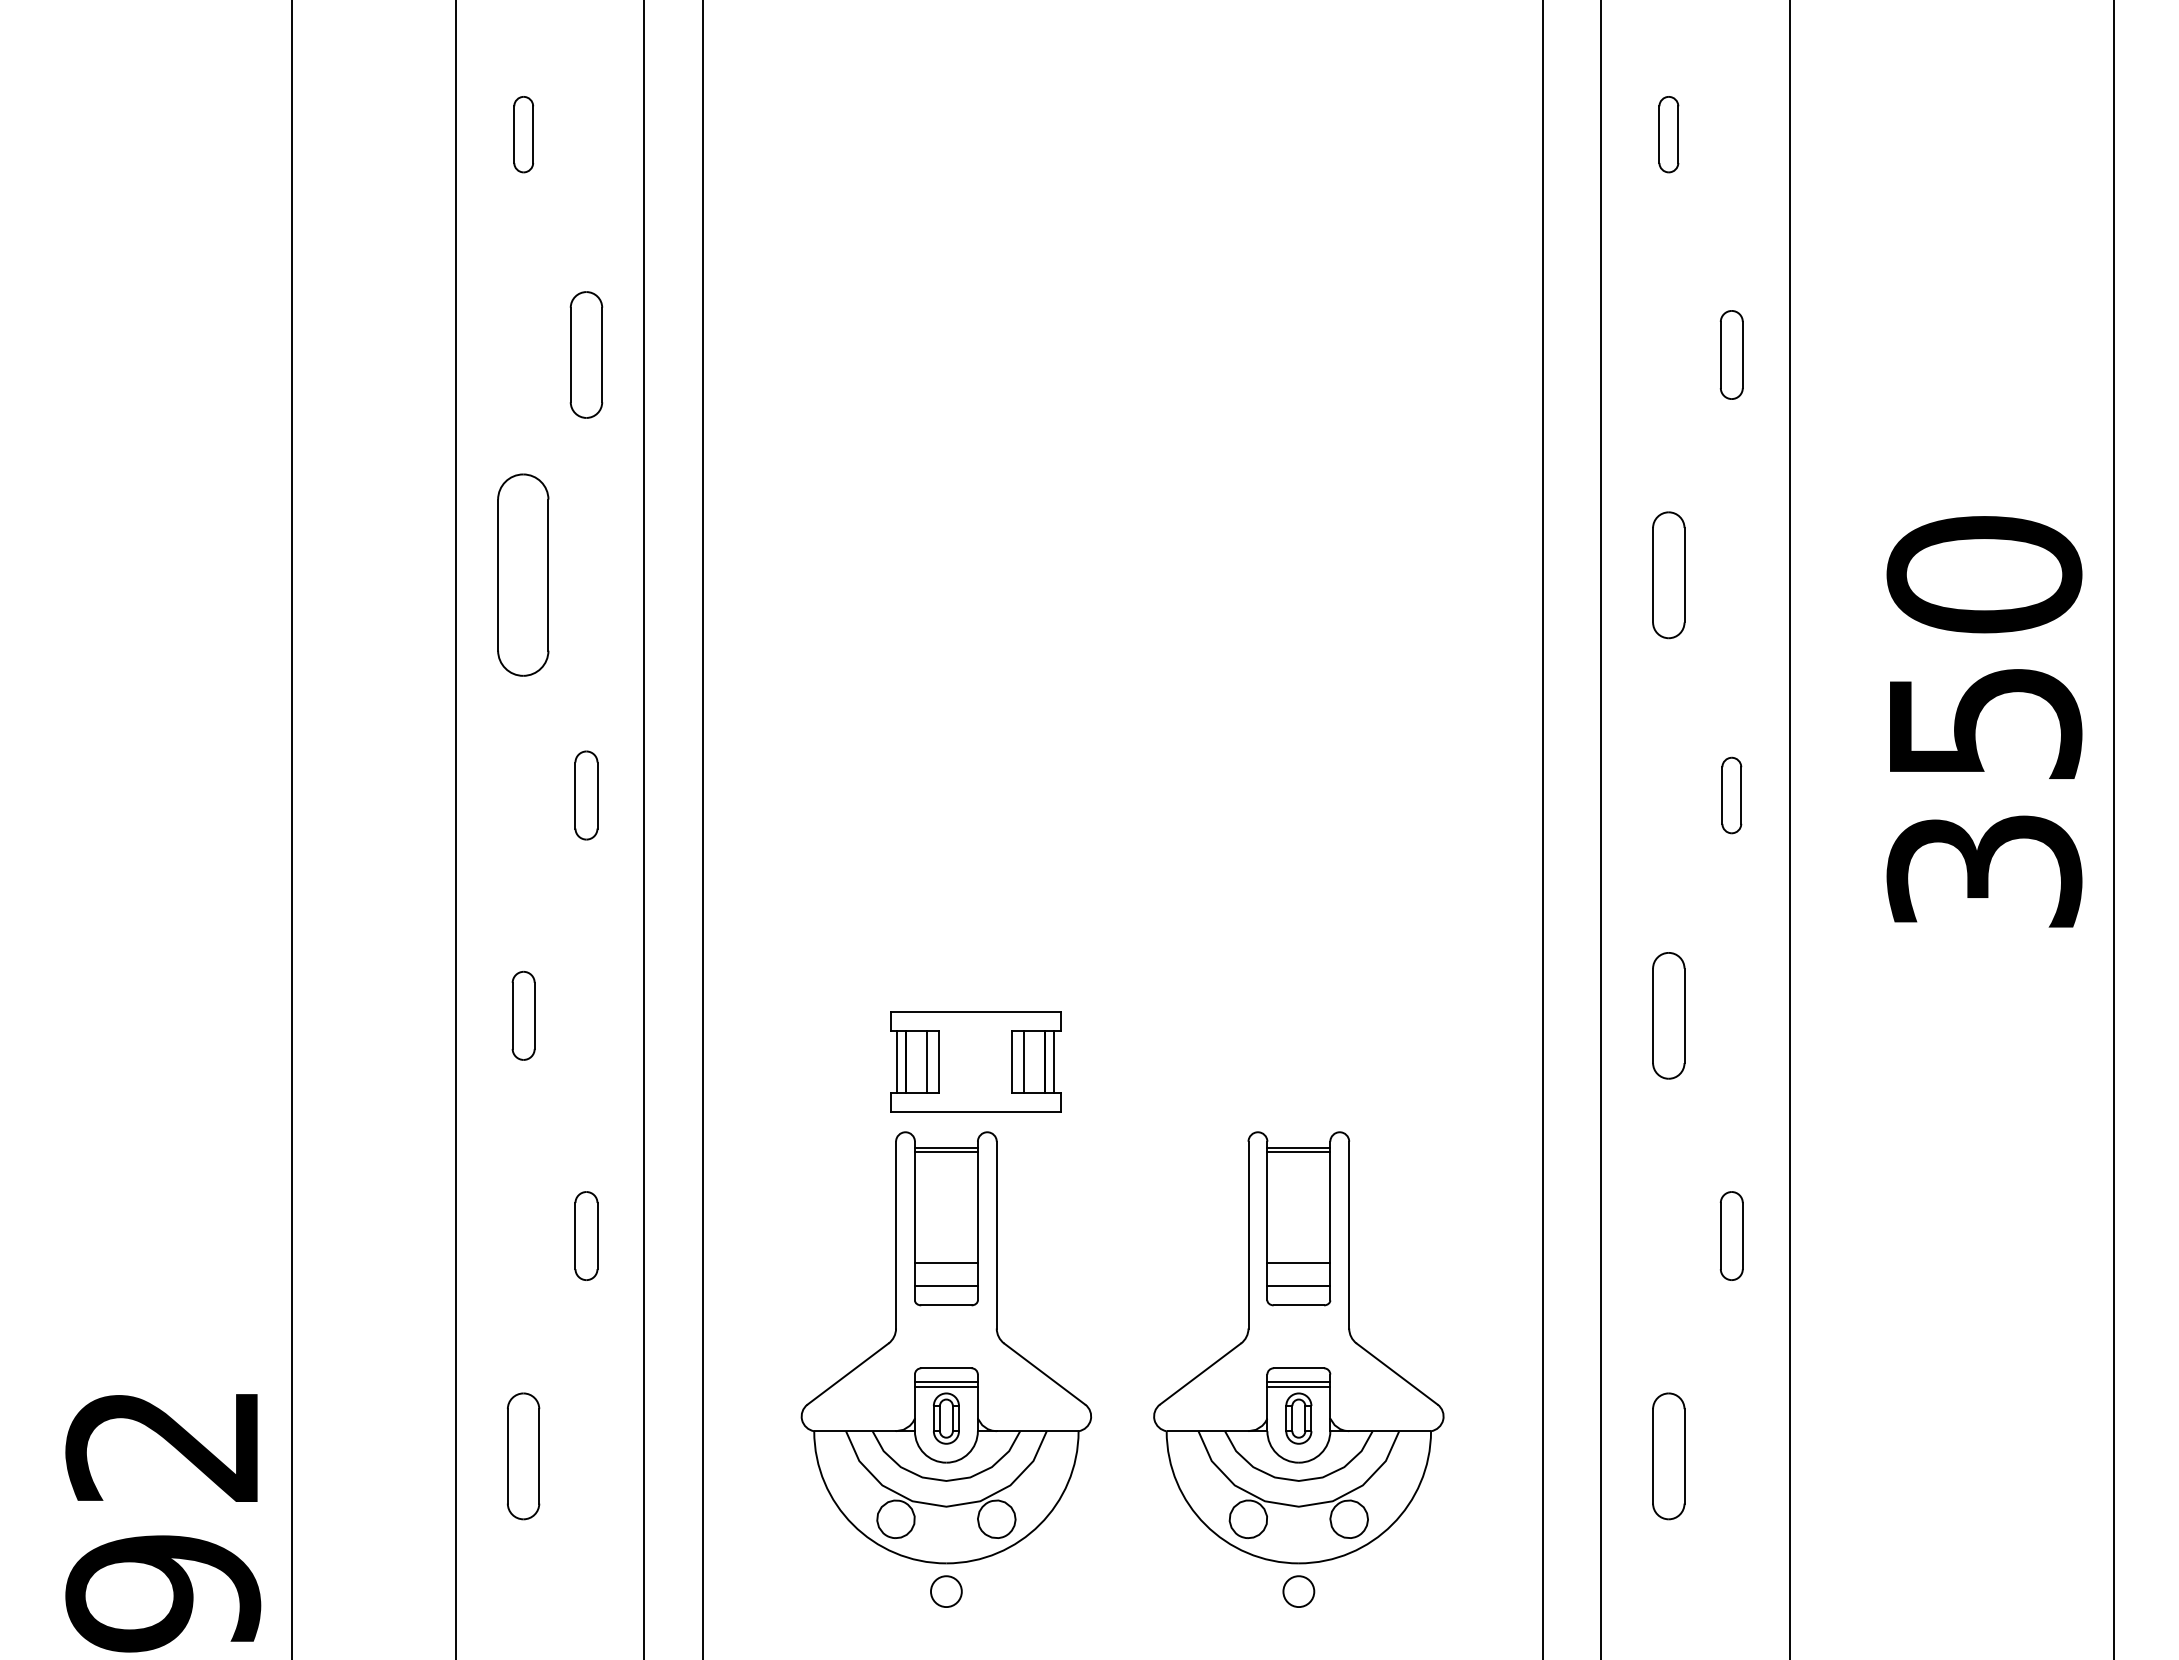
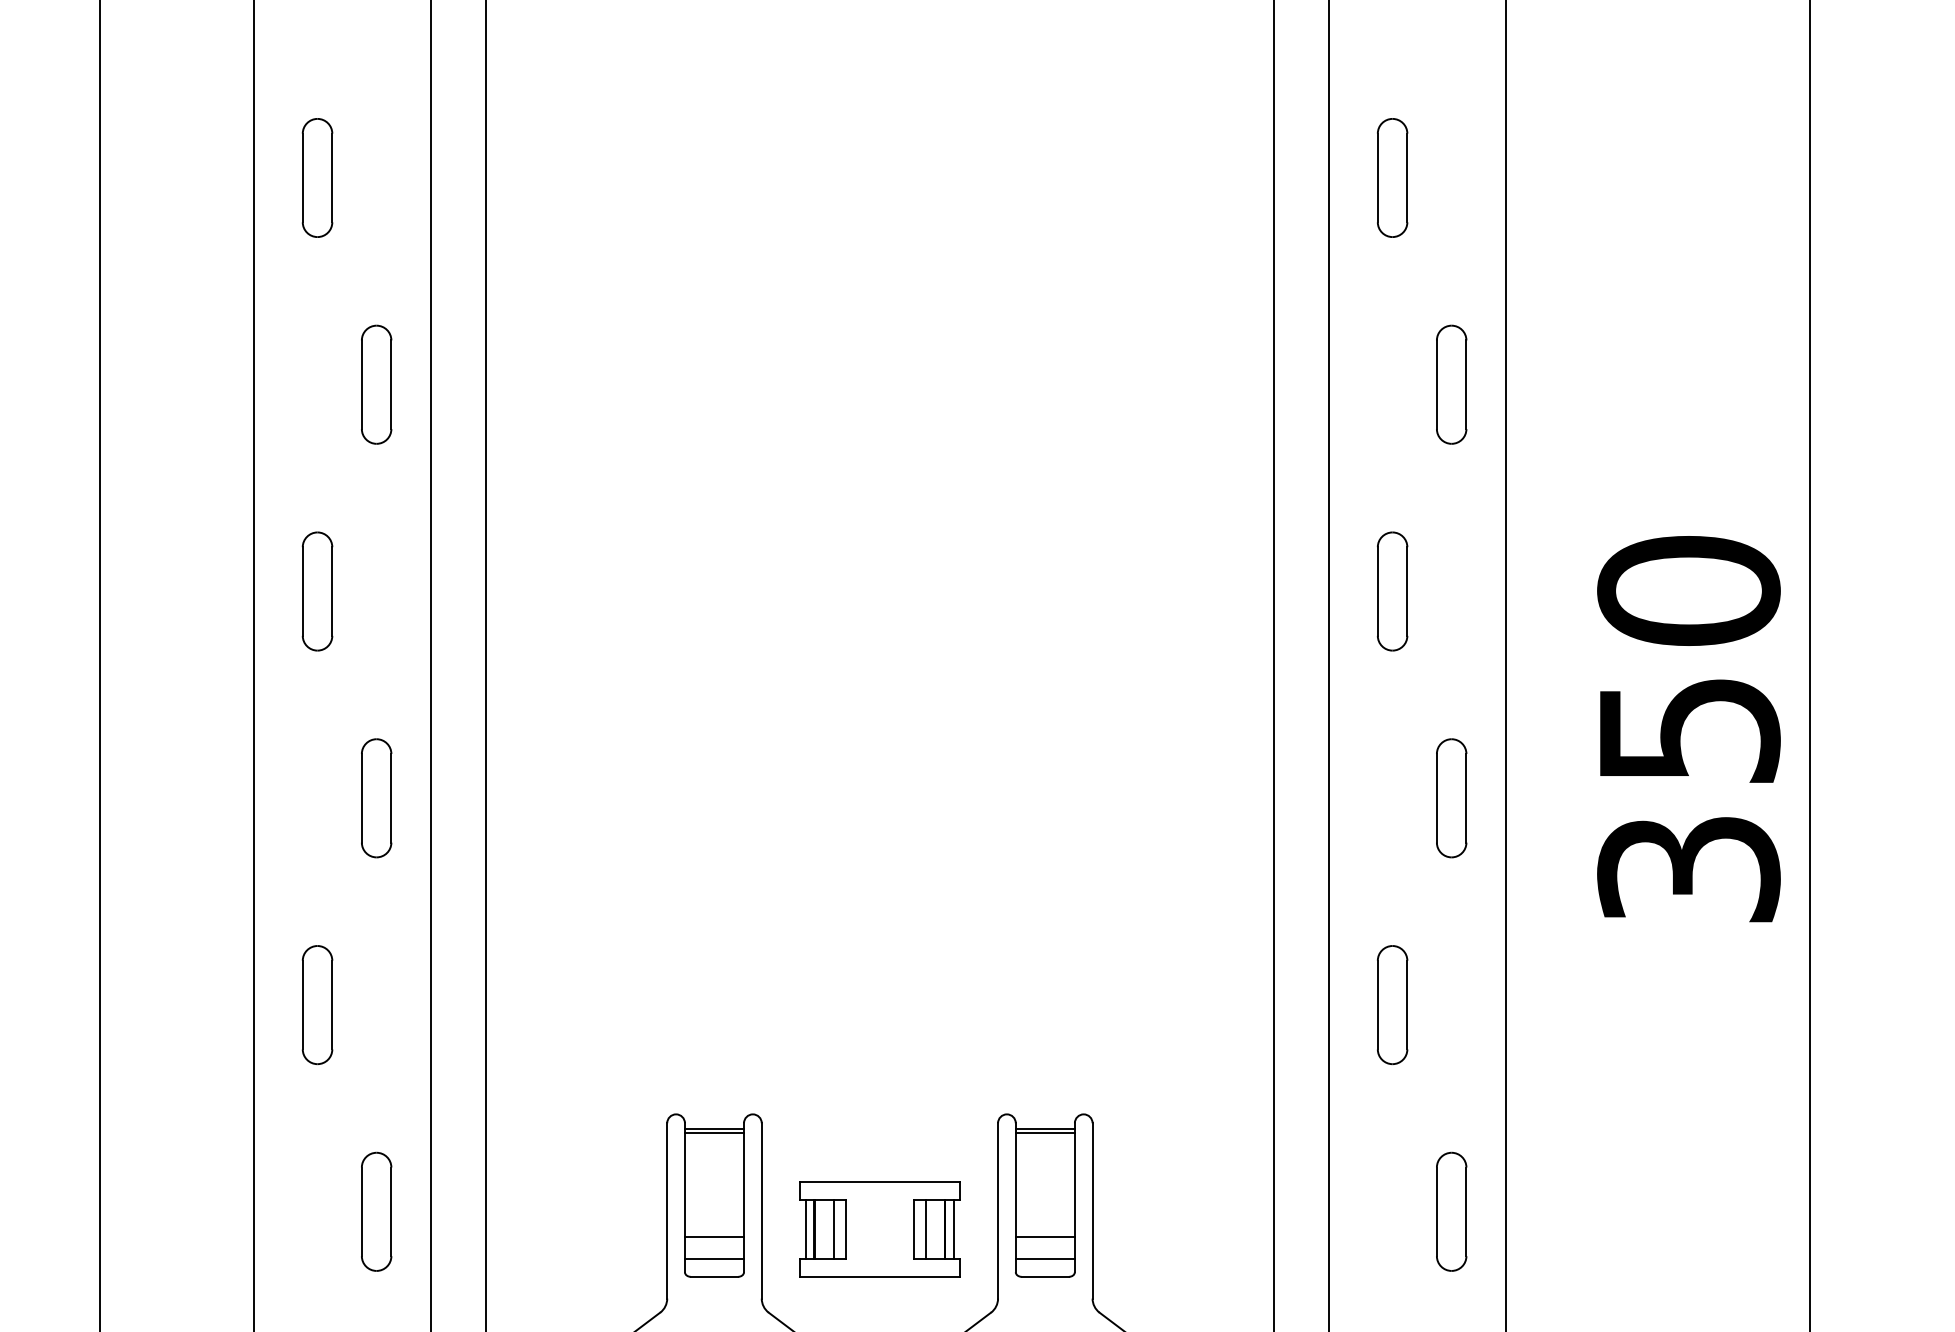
part: (523, 134) -> (317, 177), size x1.67
part: (1668, 134) -> (1392, 177), size x1.67
part: (1731, 354) -> (1451, 384), size x1.43
part: (523, 575) -> (317, 591), size x0.62
part: (586, 795) -> (376, 798), size x1.43
part: (1731, 795) -> (1451, 798), size x1.67
part: (523, 1015) -> (317, 1004), size x1.43
part: (975, 1061) -> (879, 1229), moved
part: (586, 1235) -> (376, 1211), size x1.43
part: (1731, 1235) -> (1451, 1211), size x1.43

